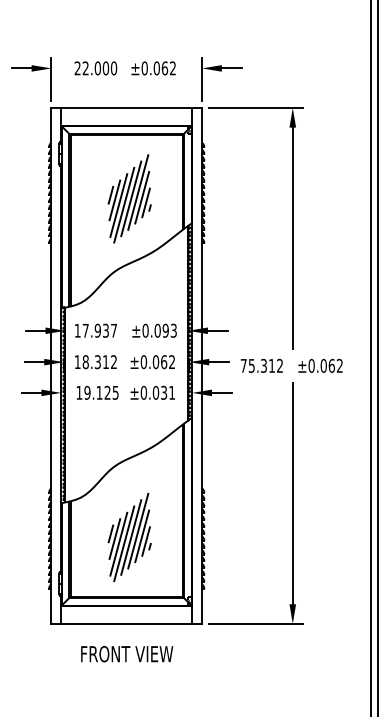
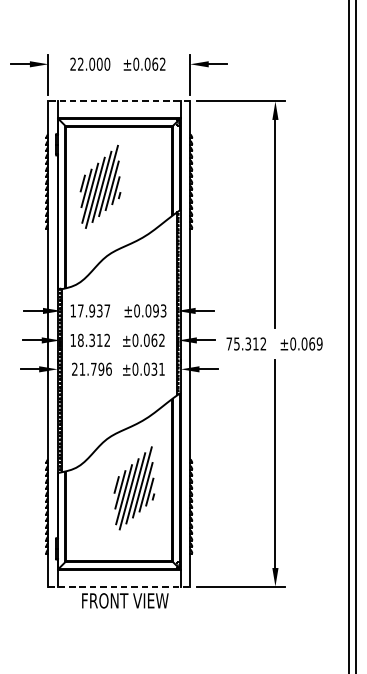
line: (126, 107) -> (119, 101), solid -> dashed
part: (129, 198) -> (100, 186), moved
text: (339, 365) -> (319, 343), ±0.062 -> ±0.069
text: (97, 392) -> (91, 368), 19.125 -> 21.796
part: (129, 537) -> (134, 488), moved
line: (127, 623) -> (120, 586), solid -> dashed
text: (127, 654) -> (125, 601), moved

